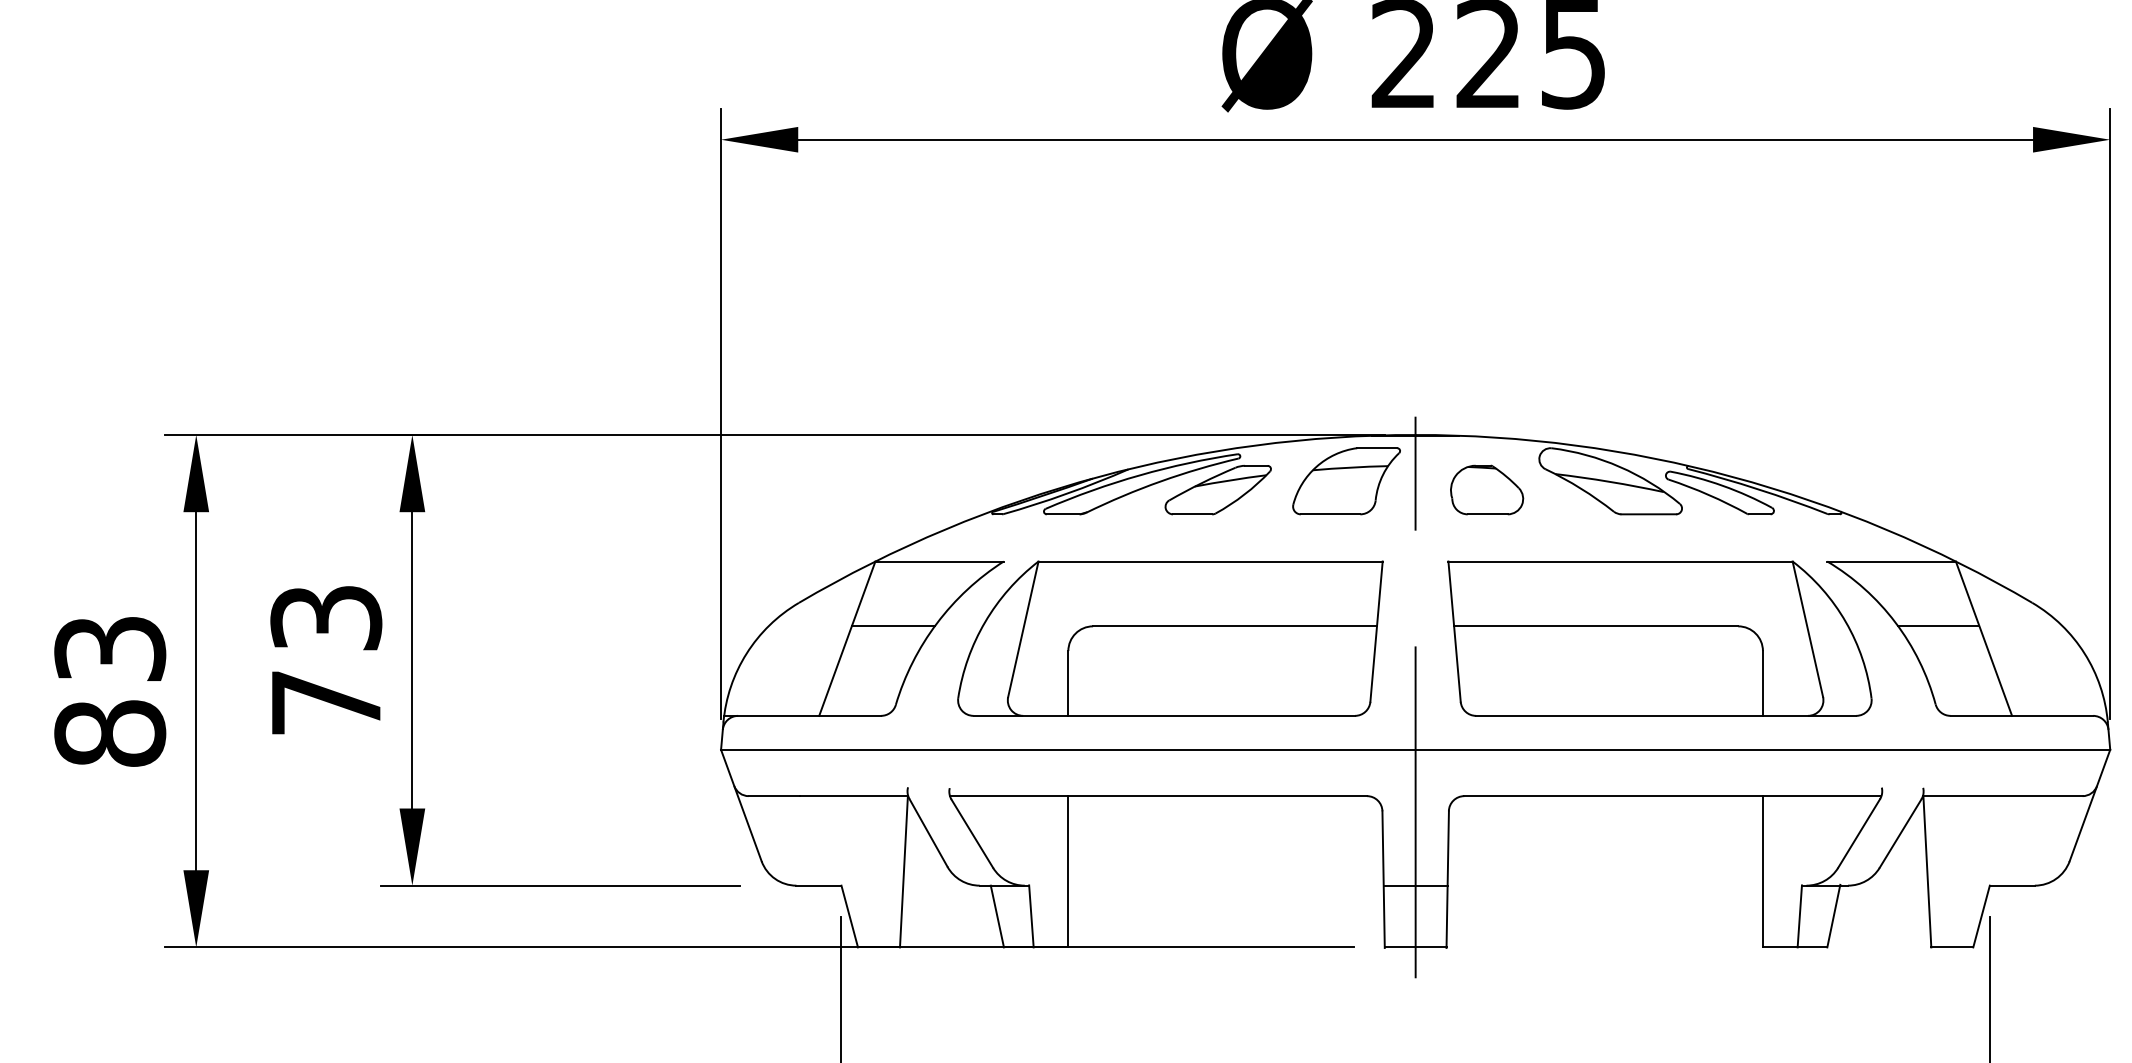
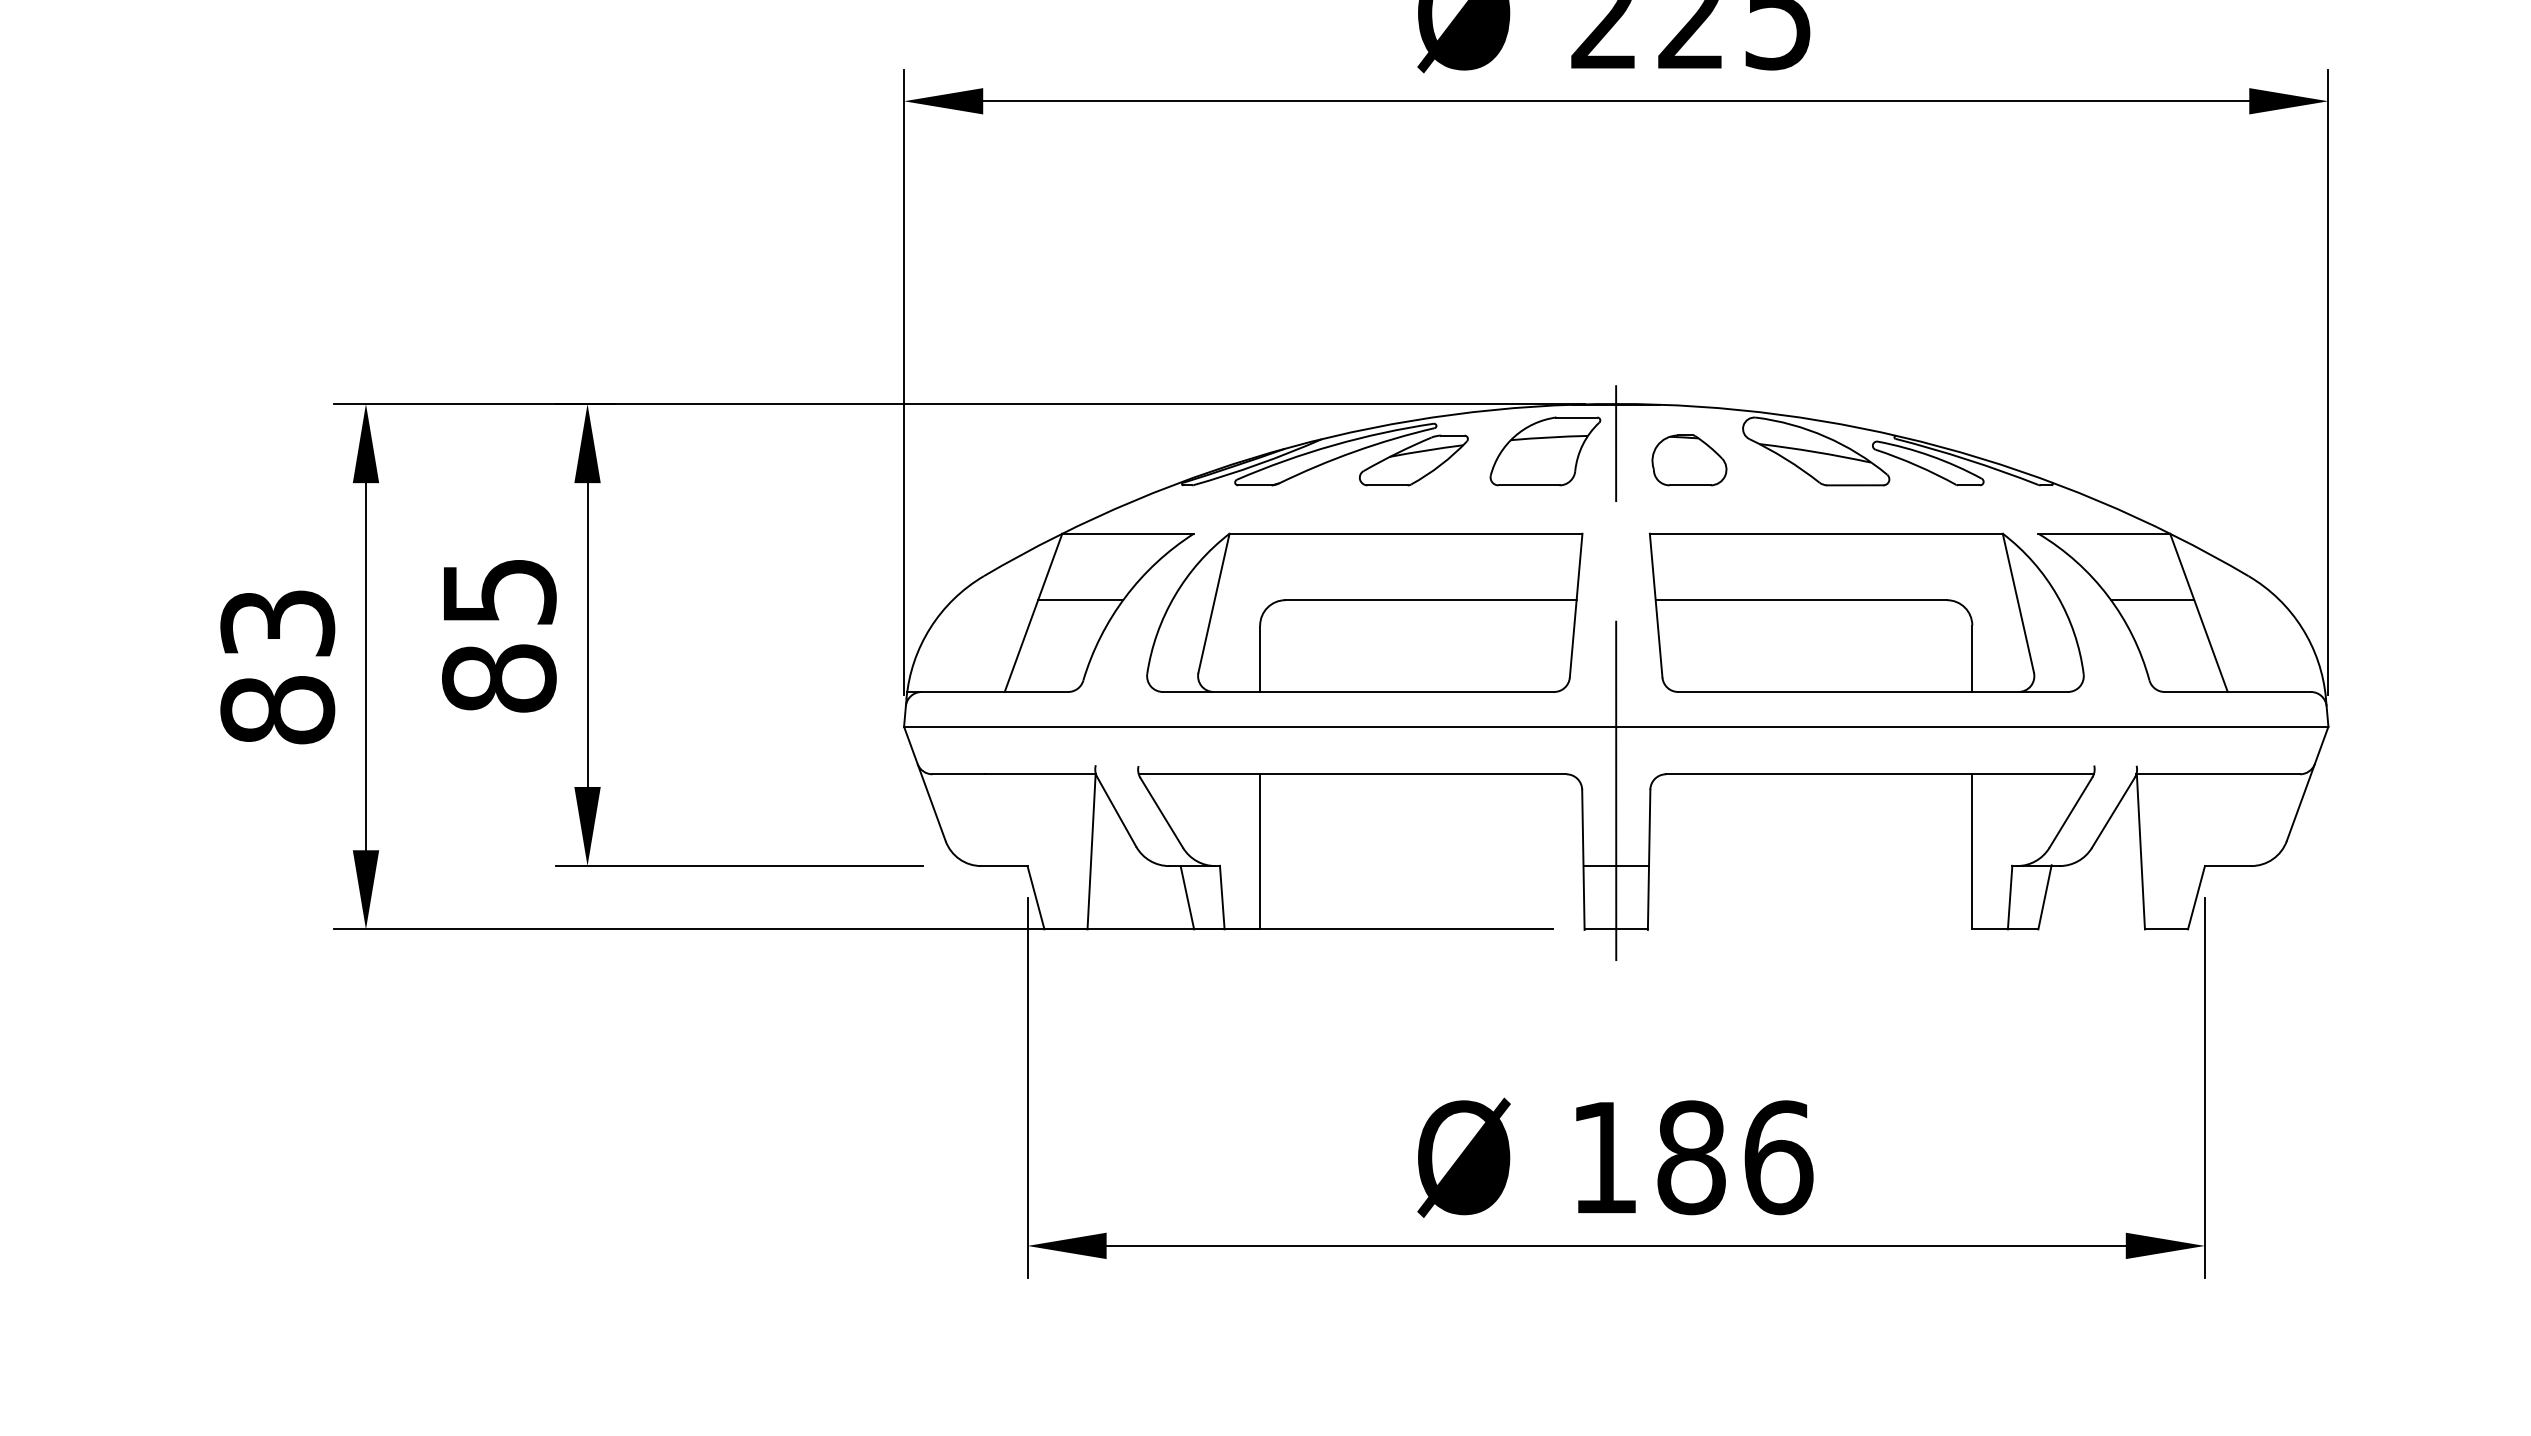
text: (326, 660) -> (499, 635), 73 -> 85

